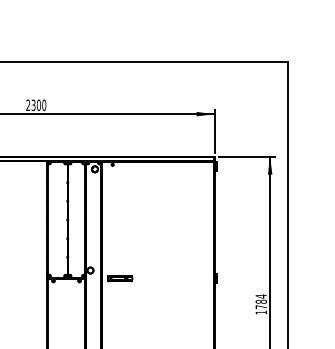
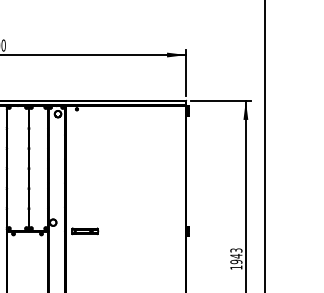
text: (260, 301) -> (235, 255), 1784 -> 1943

